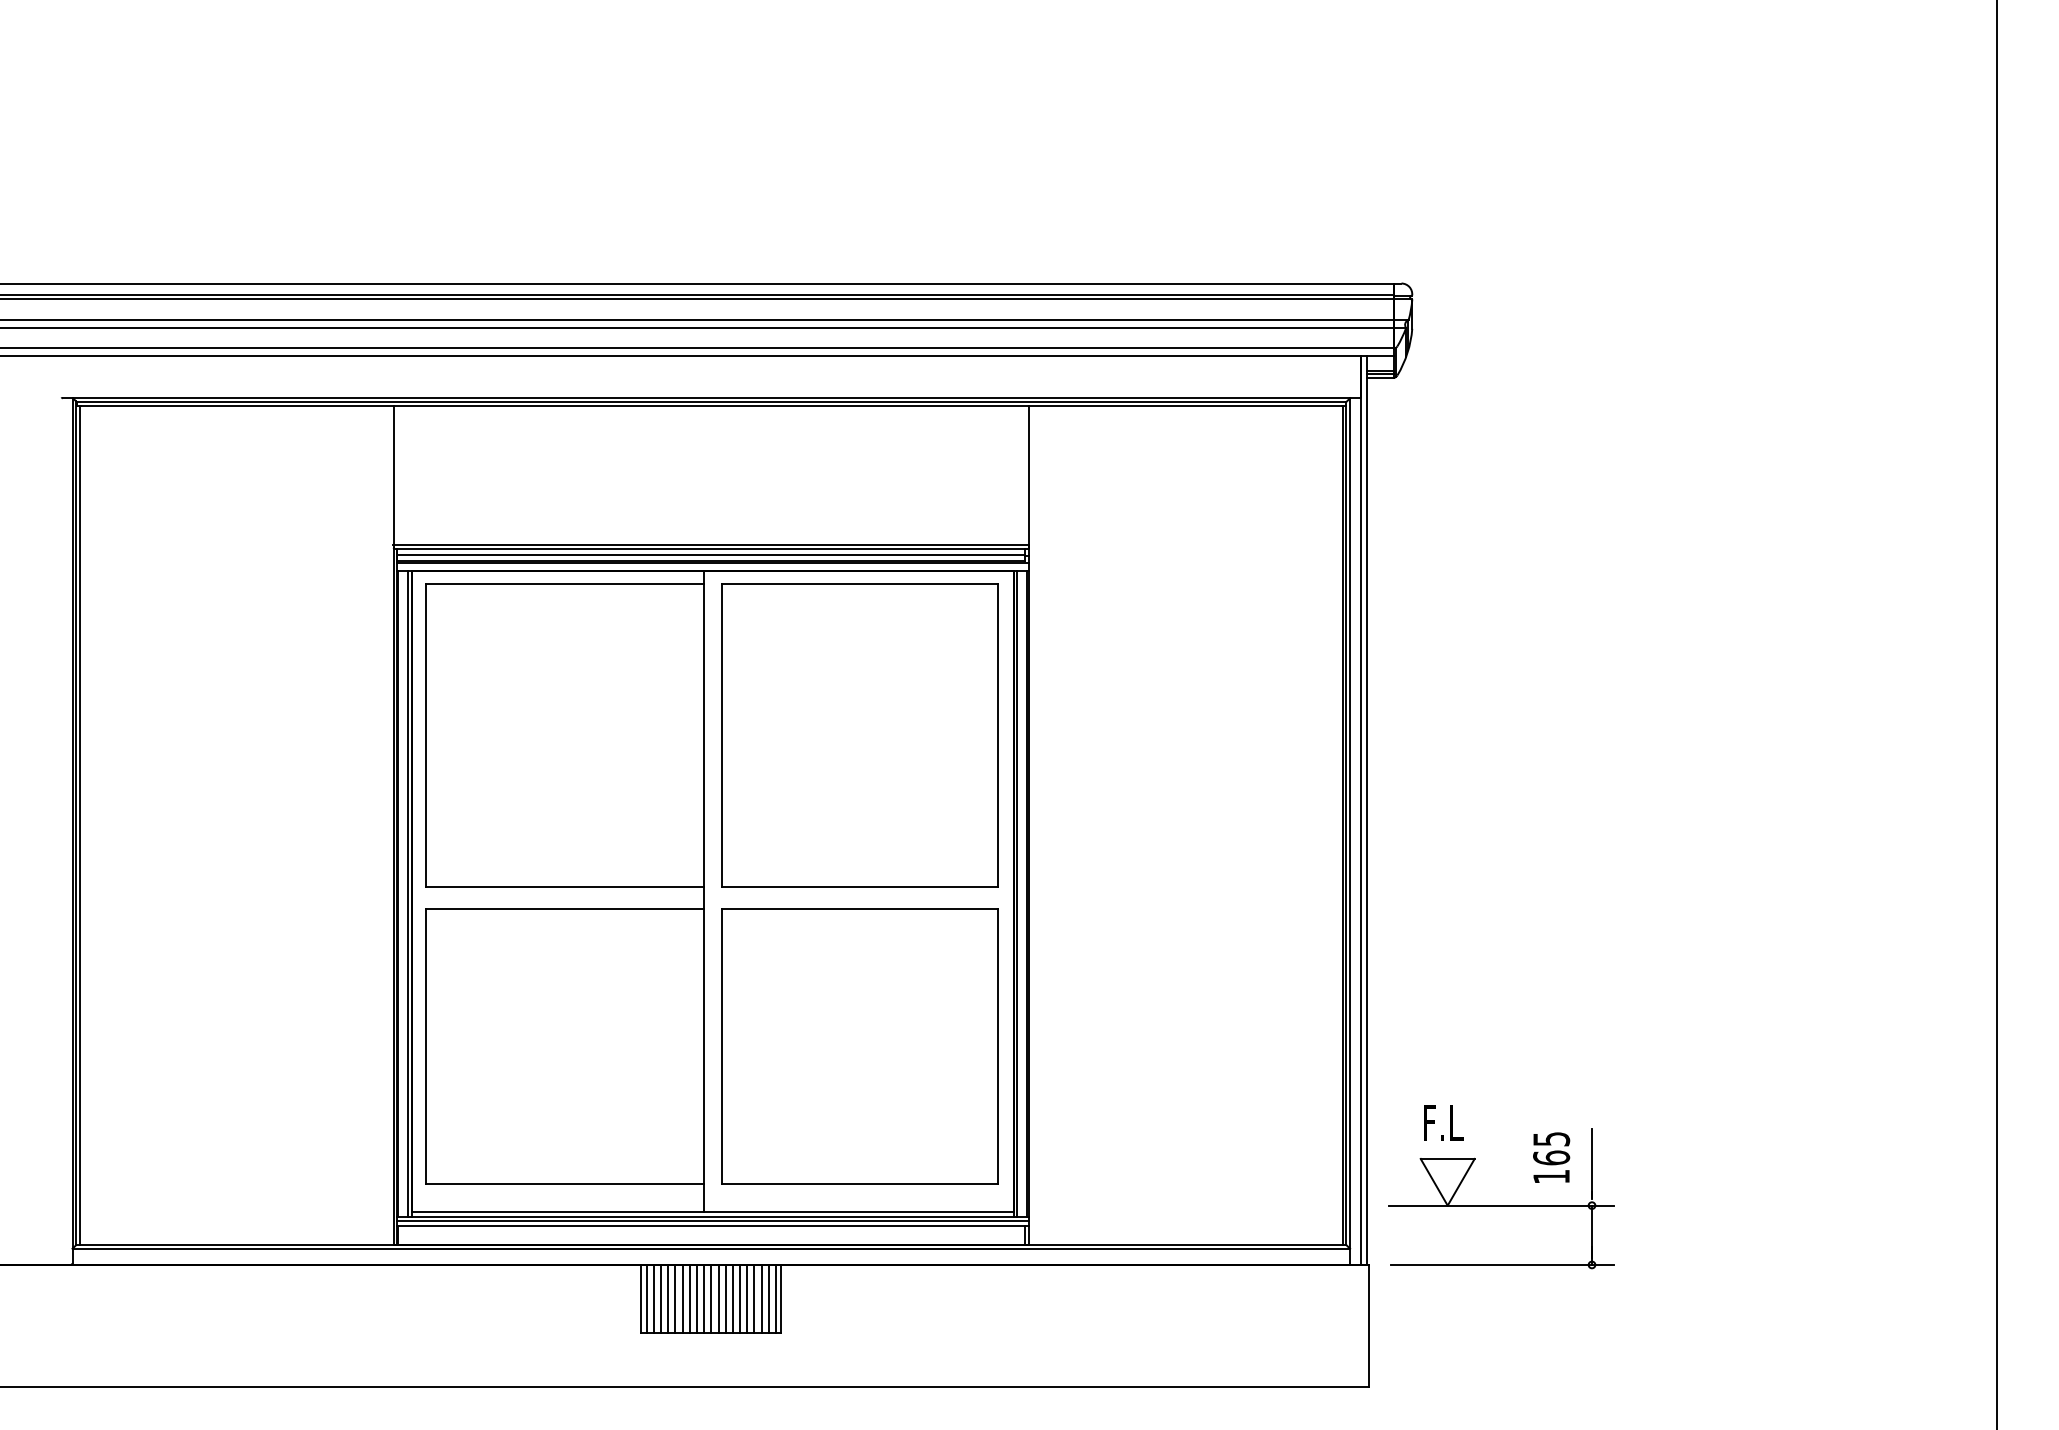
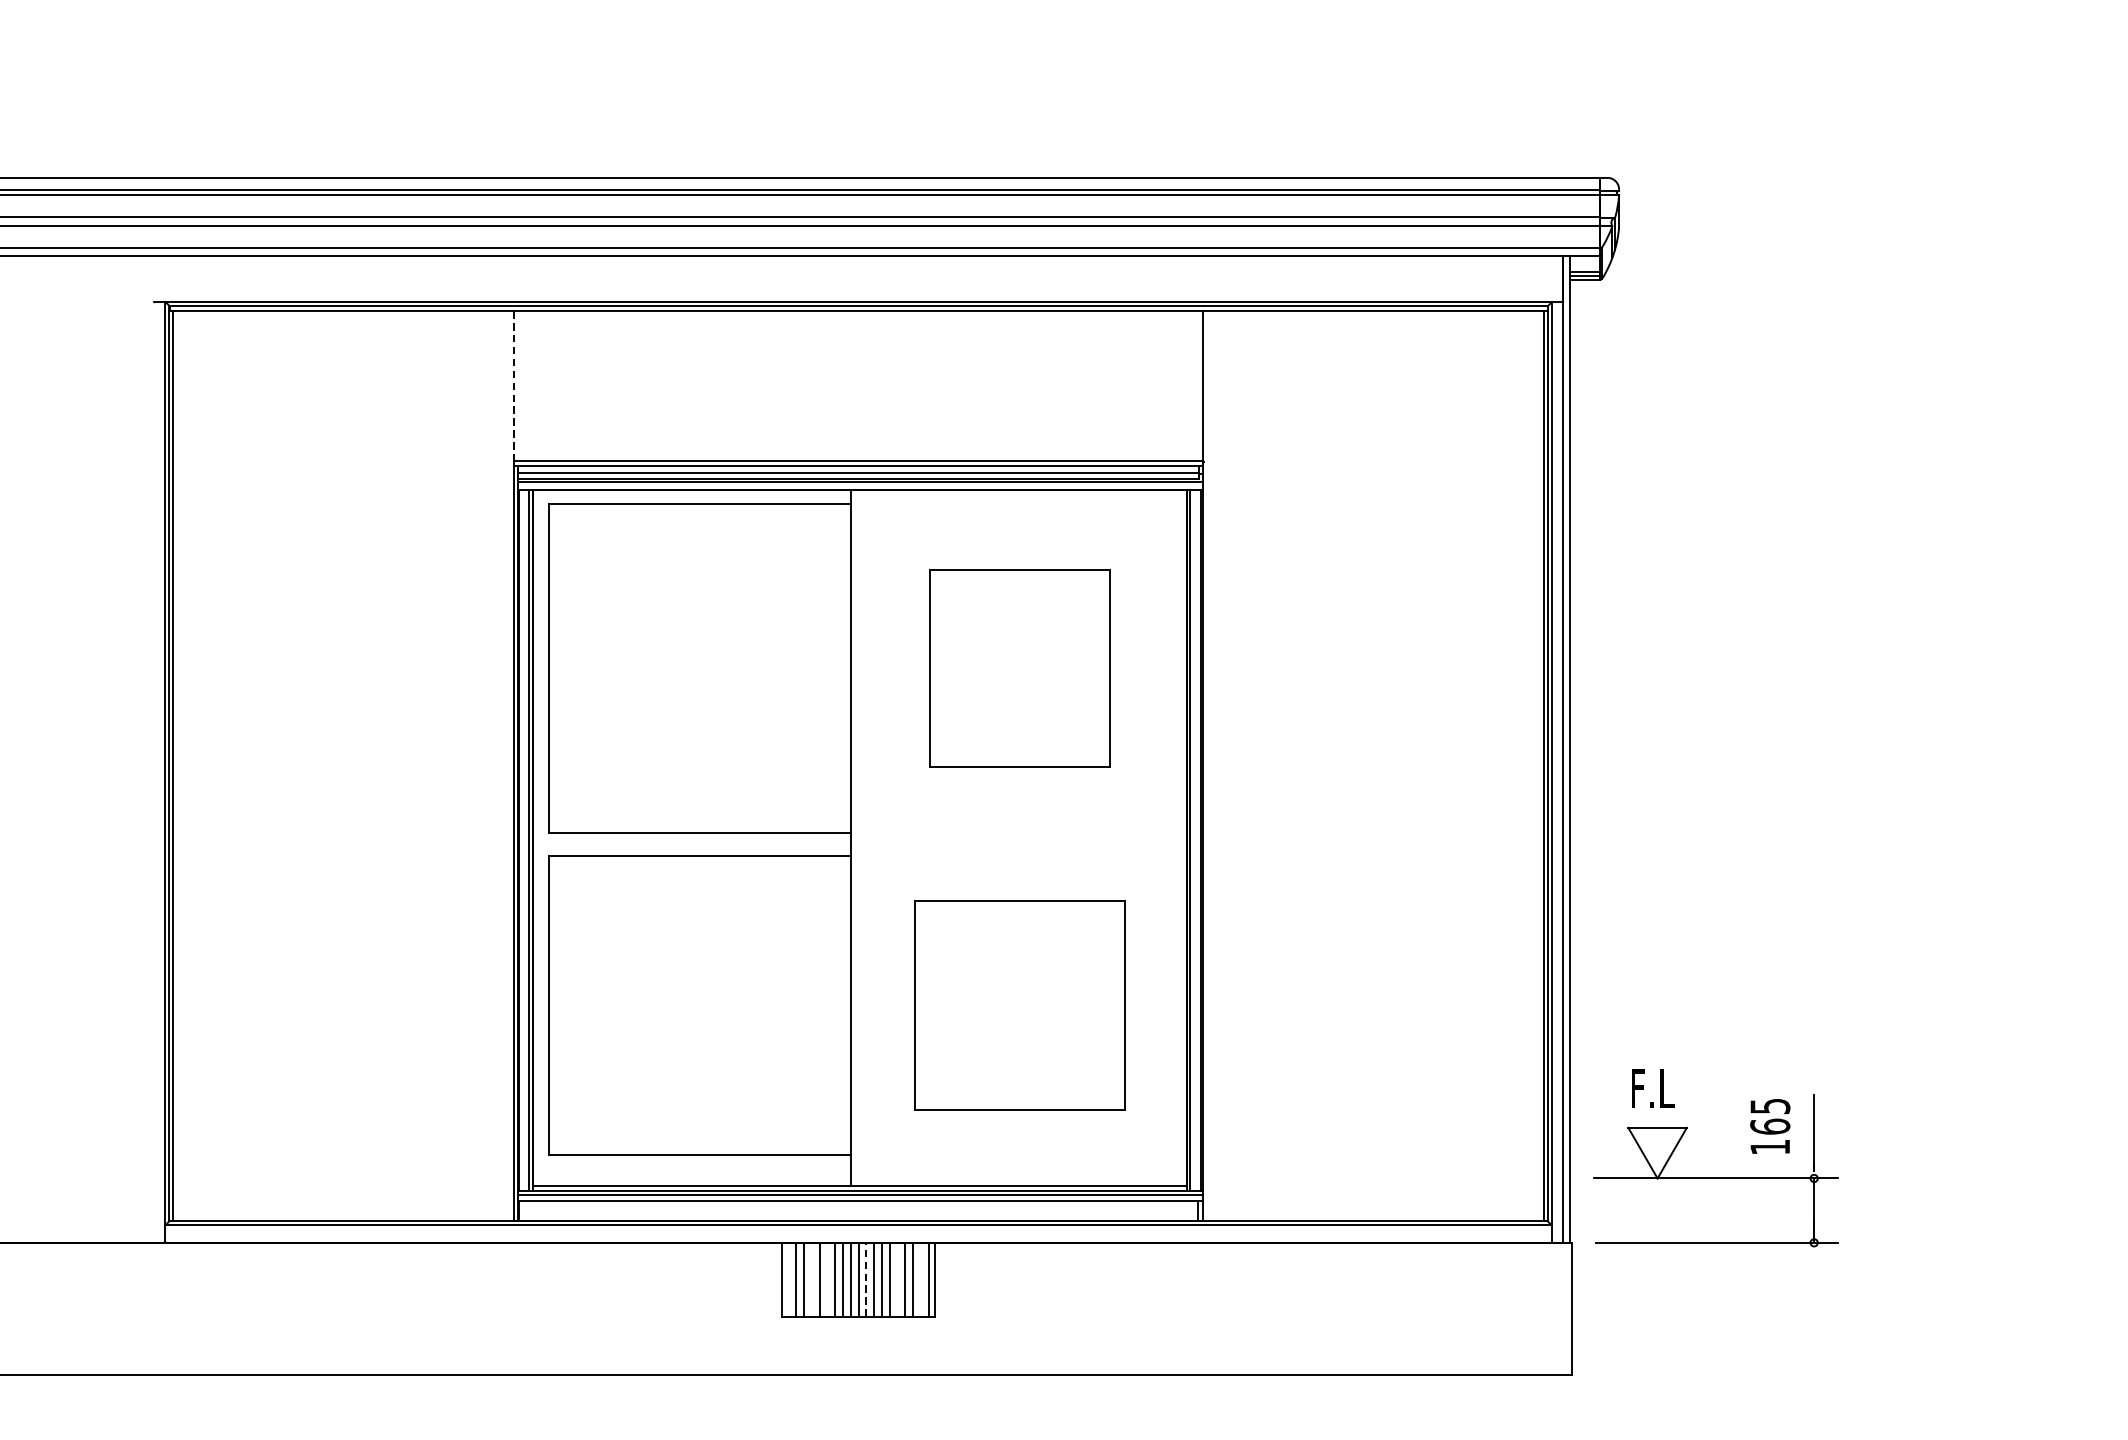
line: (393, 475) -> (513, 386), solid -> dashed
part: (859, 735) -> (1019, 668), size x0.6
part: (859, 1046) -> (1019, 1005), size x0.7
line: (646, 1298) -> (788, 1279), removed
line: (668, 1298) -> (812, 1279), removed
line: (682, 1298) -> (827, 1279), removed
line: (718, 1298) -> (866, 1279), solid -> dashed
line: (747, 1298) -> (897, 1279), removed
line: (768, 1298) -> (920, 1279), removed

